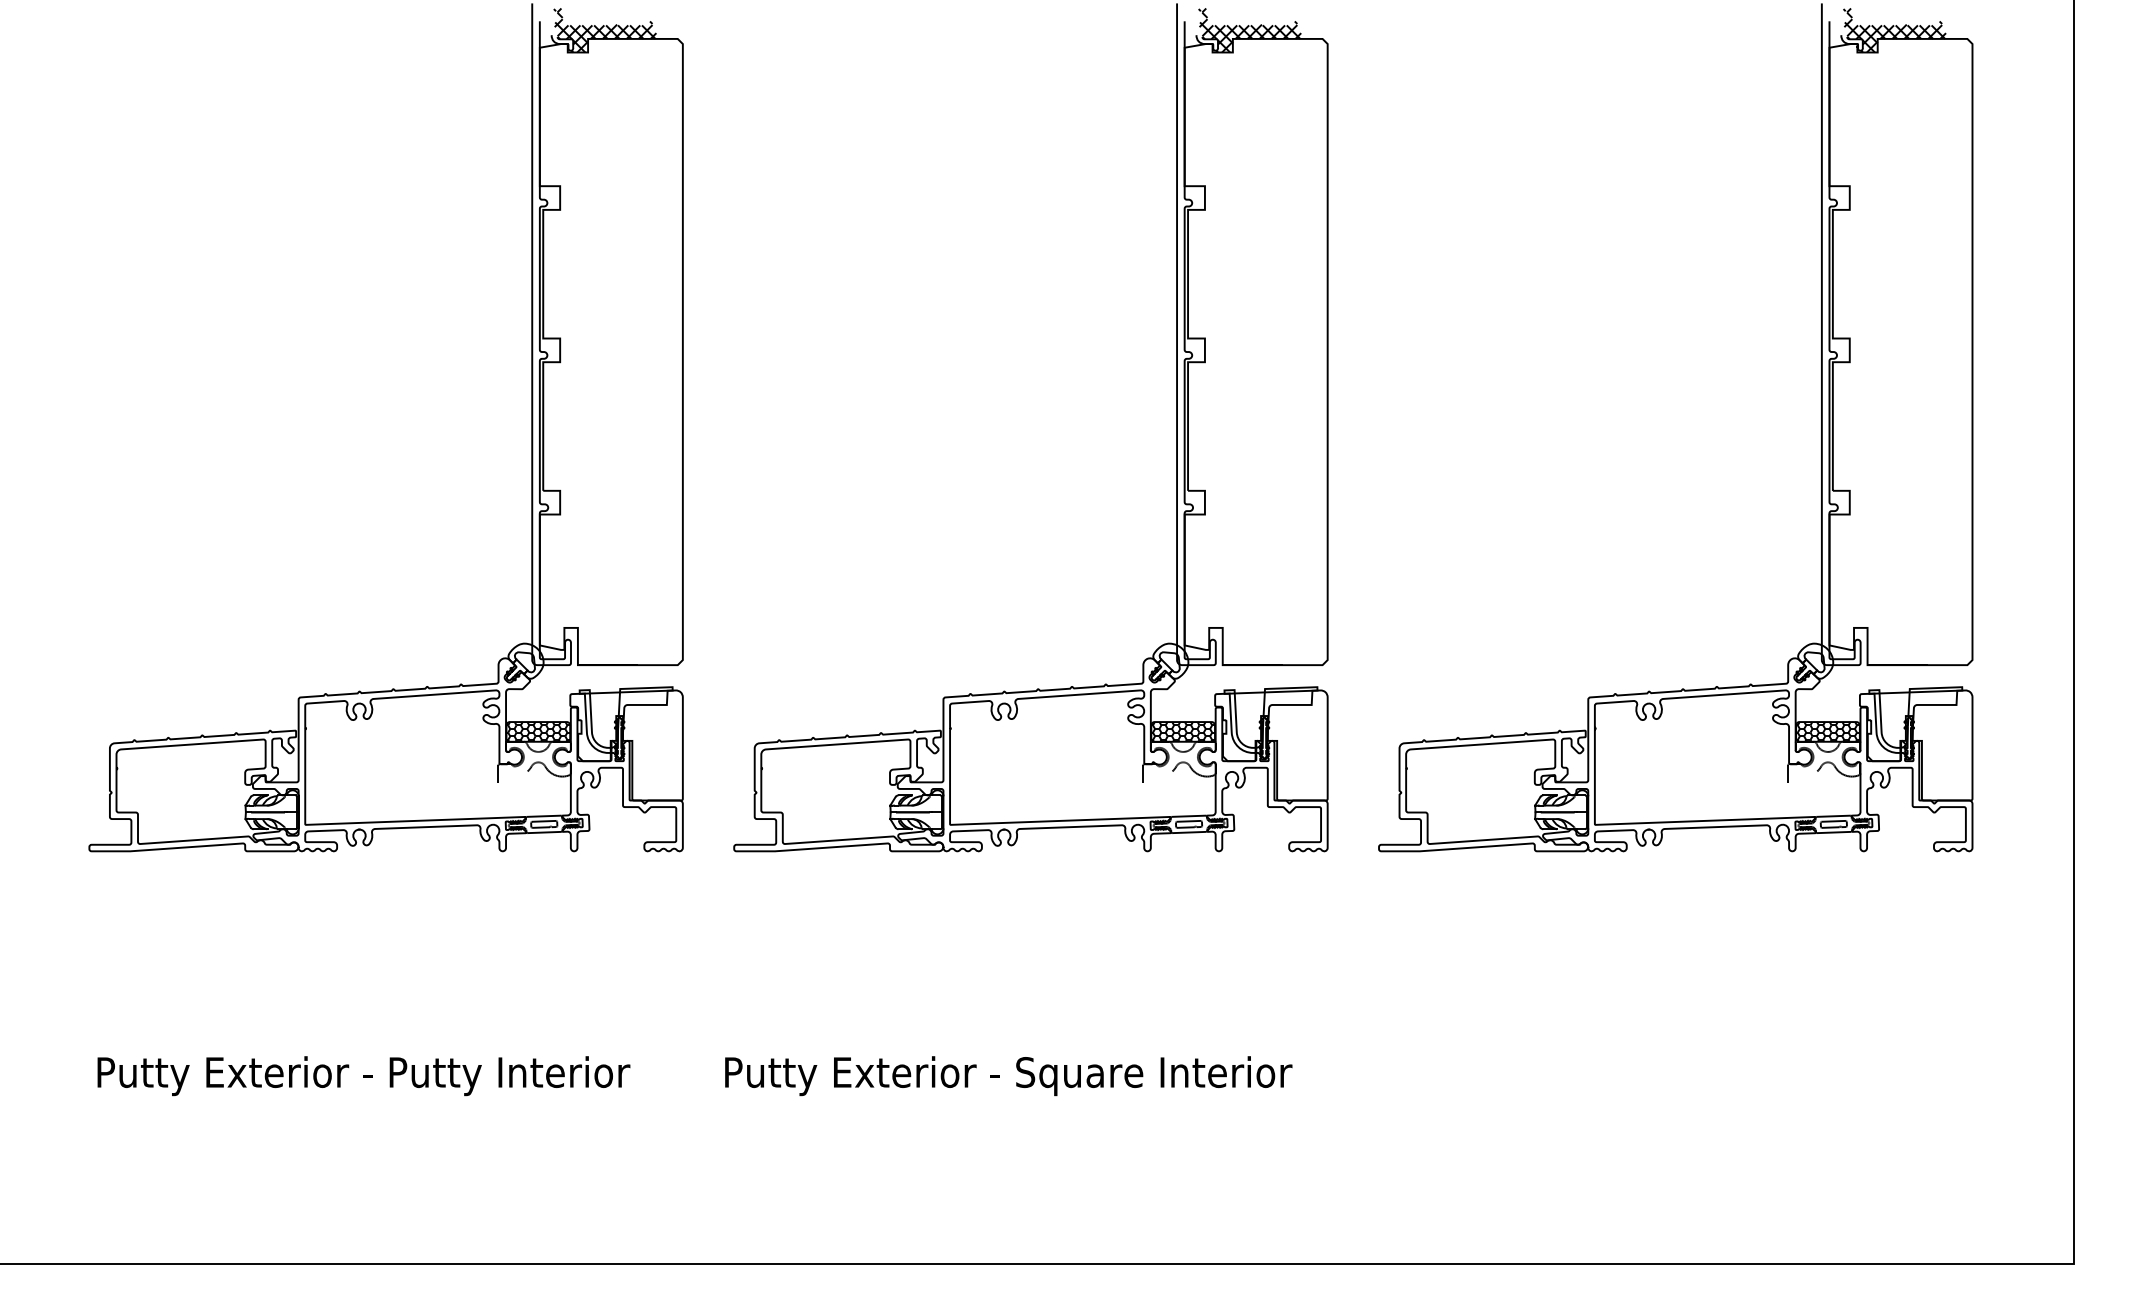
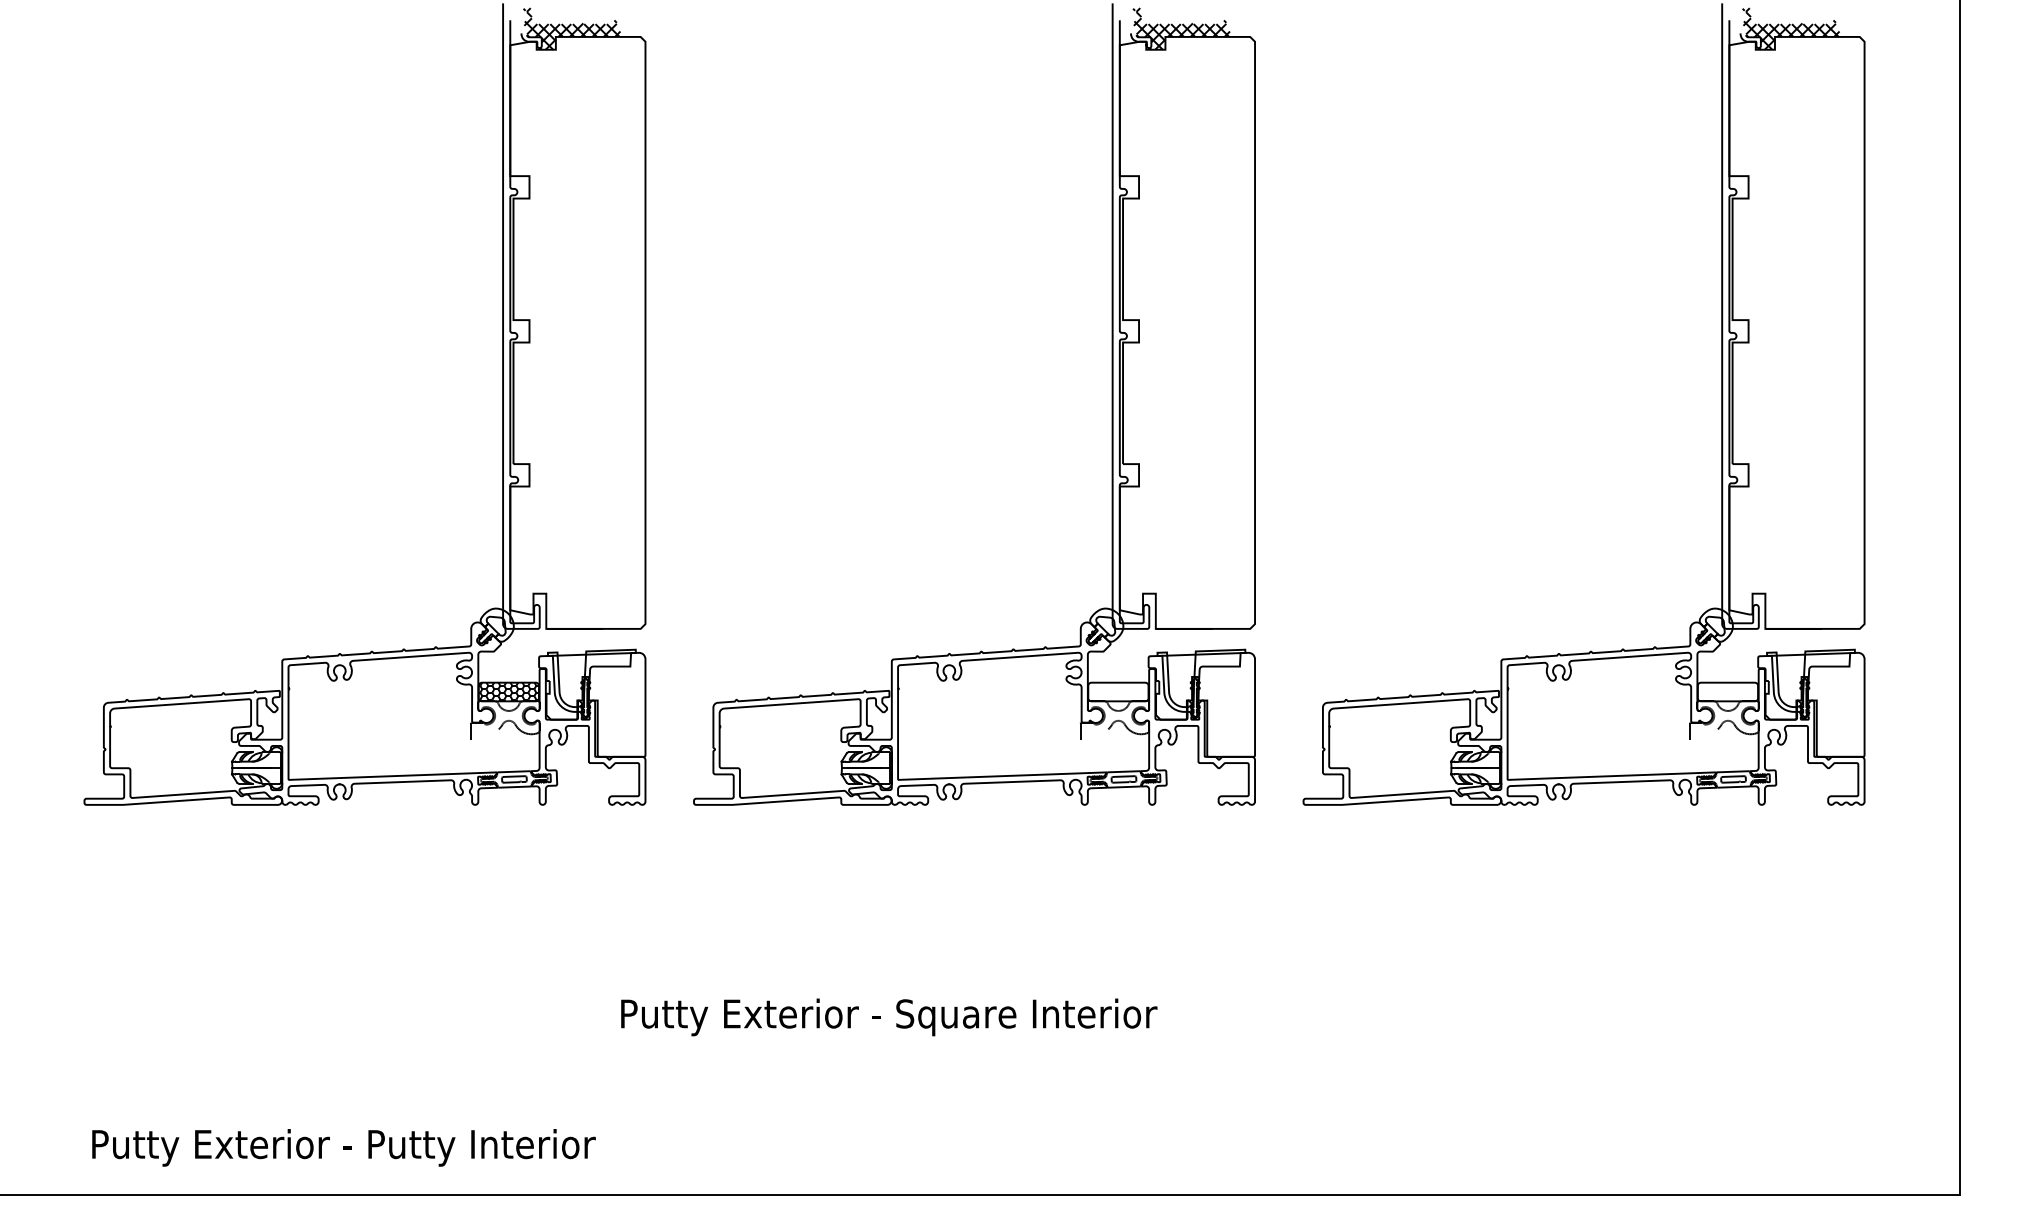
hatch: (1183, 731) -> (1118, 691), removed
hatch: (1827, 731) -> (1727, 691), removed
text: (363, 1076) -> (343, 1148), moved
text: (1008, 1076) -> (889, 1017), moved

